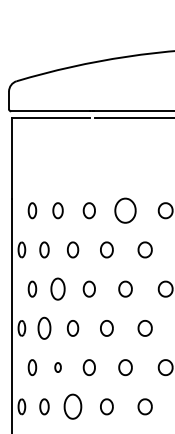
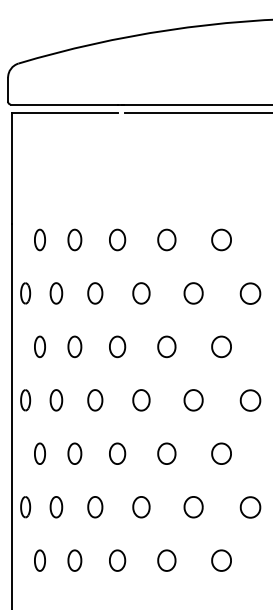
part: (125, 210) -> (166, 239), size x0.62
part: (57, 288) -> (74, 346), size x0.71
part: (44, 328) -> (56, 400), size x0.71
part: (57, 367) -> (74, 453), size x1.67
part: (73, 407) -> (95, 507), size x0.62

